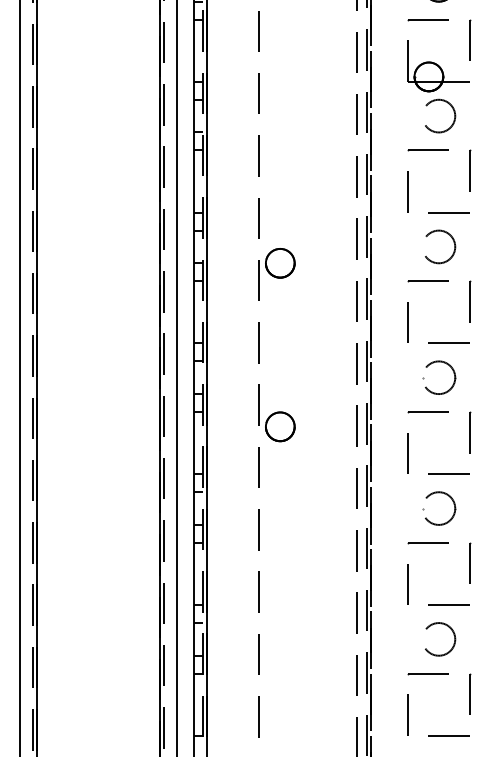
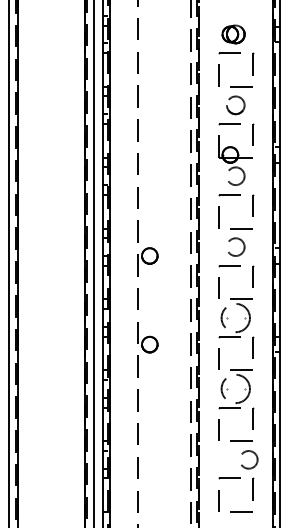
circle: (438, 376) -> (235, 317), size x1.6
circle: (438, 507) -> (235, 388), size x1.6
circle: (440, 638) -> (249, 459), moved

